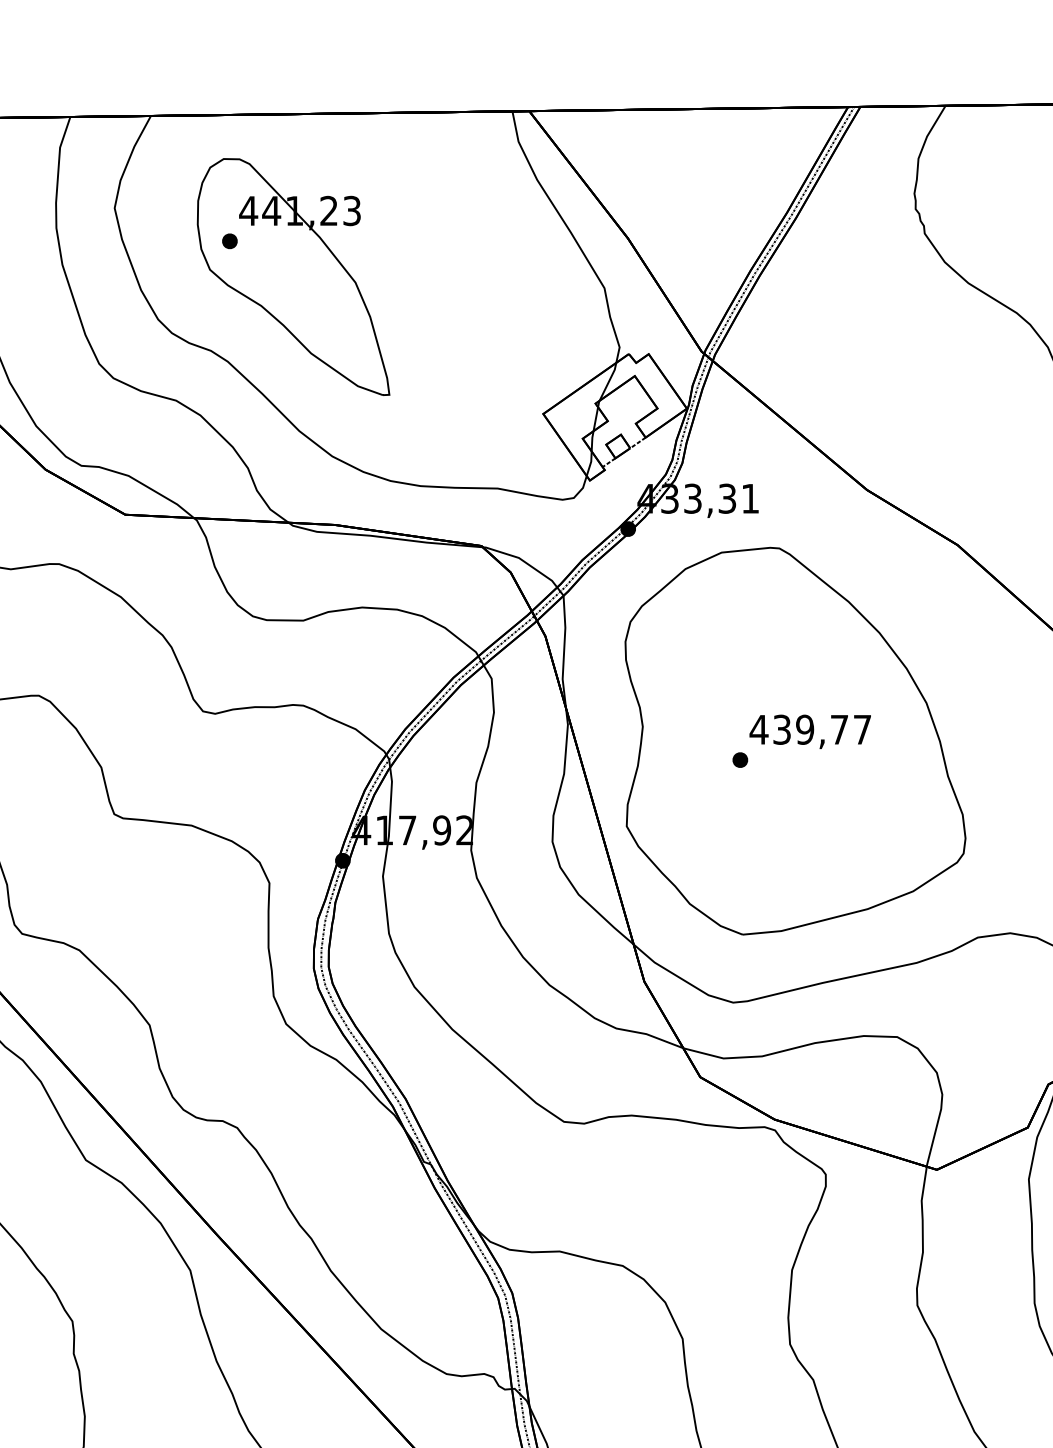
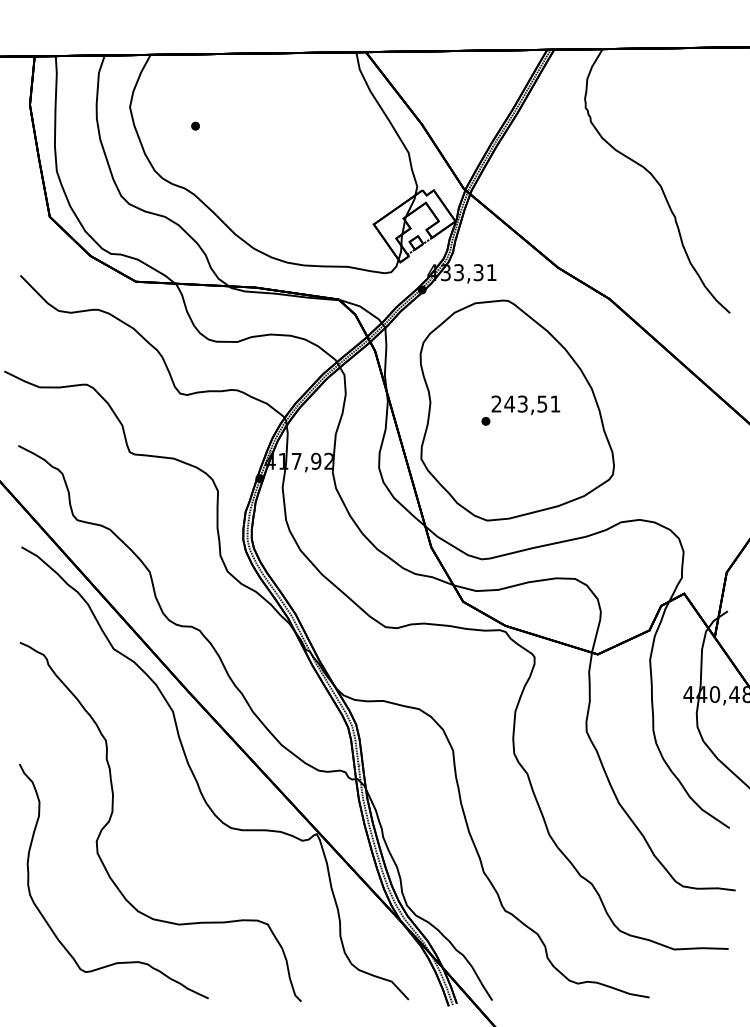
part: (293, 276) -> (231, 146), removed
text: (809, 728) -> (525, 403), 439,77 -> 243,51

